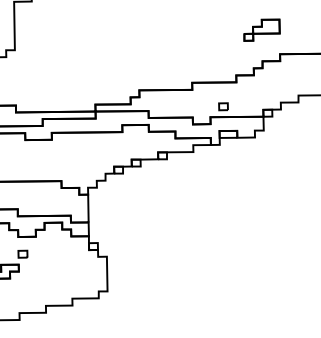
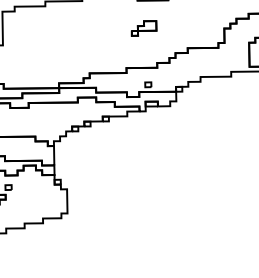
part: (261, 30) -> (143, 28), moved

